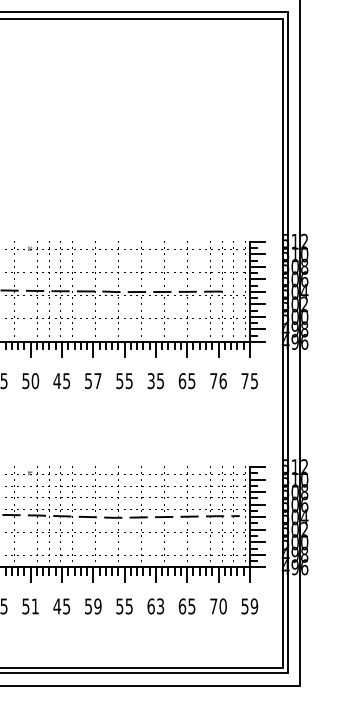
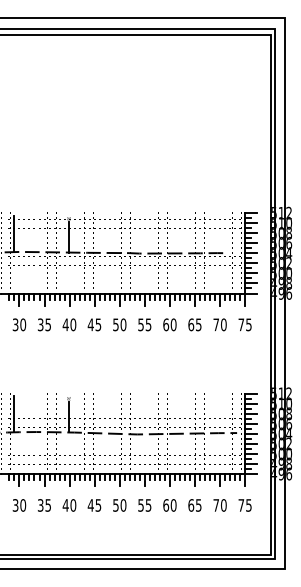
line: (30, 270) -> (69, 236), added
text: (25, 380) -> (65, 324), 50 -> 40
text: (97, 380) -> (123, 324), 57 -> 50
text: (155, 380) -> (169, 324), 35 -> 60
text: (222, 380) -> (223, 324), 76 -> 70
line: (30, 495) -> (69, 416), added
text: (30, 606) -> (69, 505), 51 -> 40
text: (97, 606) -> (123, 505), 59 -> 50
text: (160, 606) -> (173, 505), 63 -> 60
text: (248, 606) -> (244, 505), 59 -> 75

